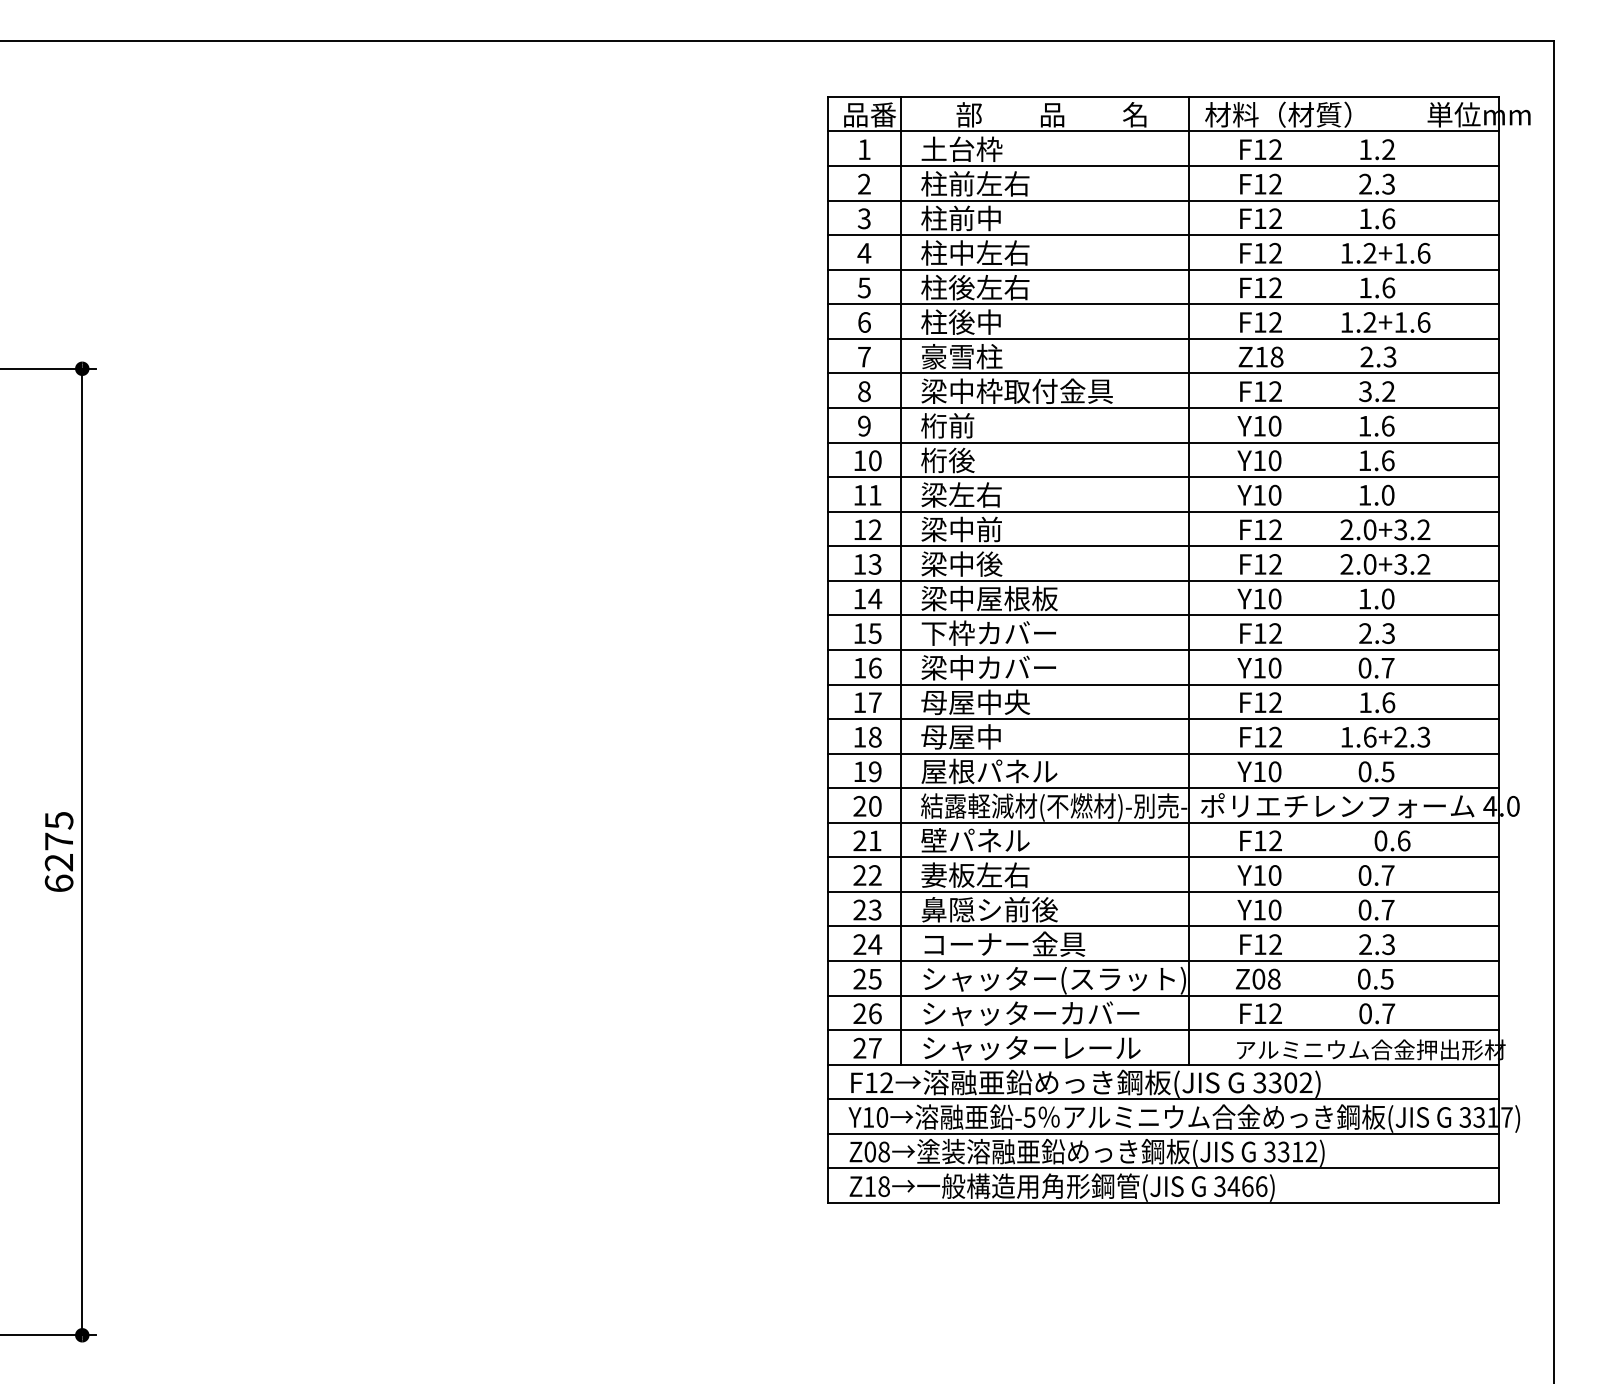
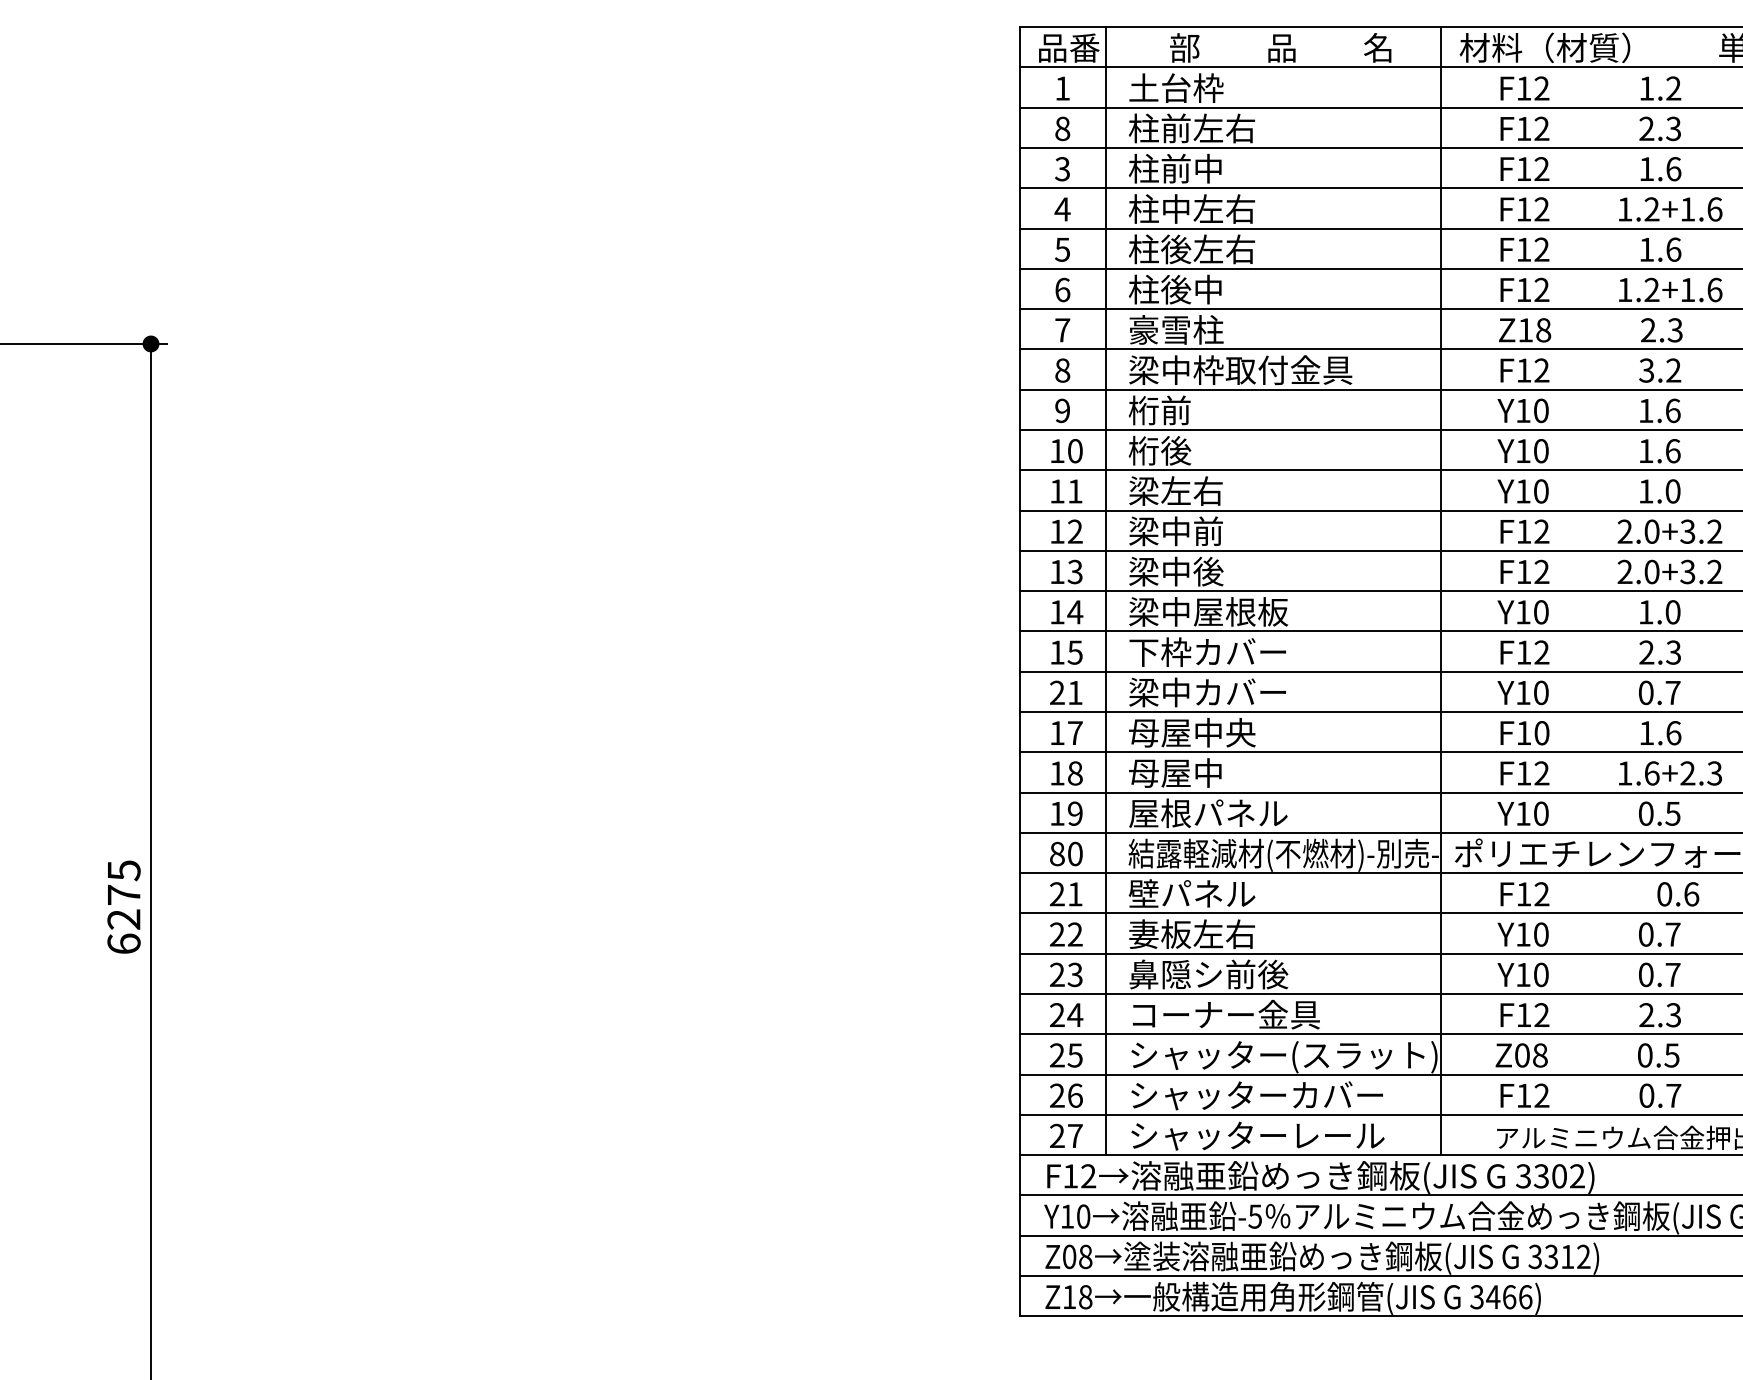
text: (864, 183) -> (1062, 128), 2 -> 8
text: (867, 667) -> (1066, 692), 16 -> 21
text: (1275, 702) -> (1541, 732), F12 -> F10
text: (859, 806) -> (1056, 854), 20 -> 80

